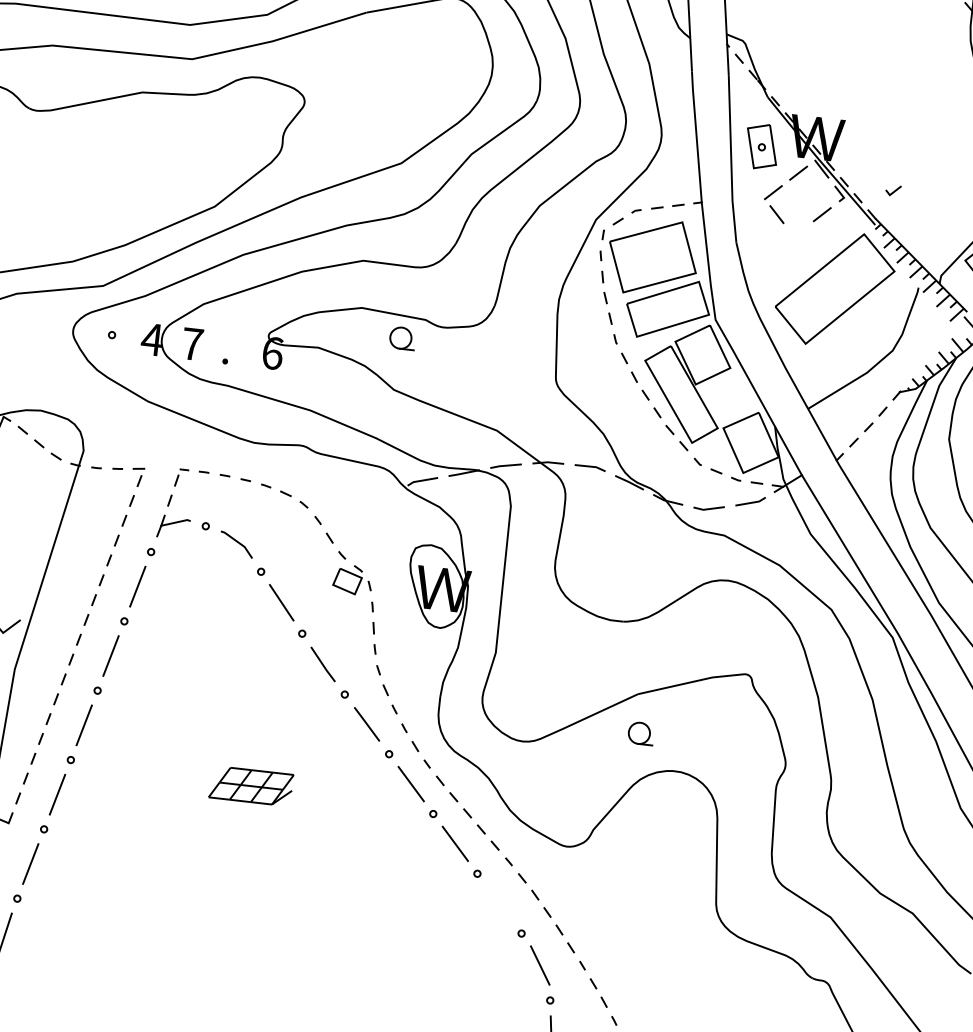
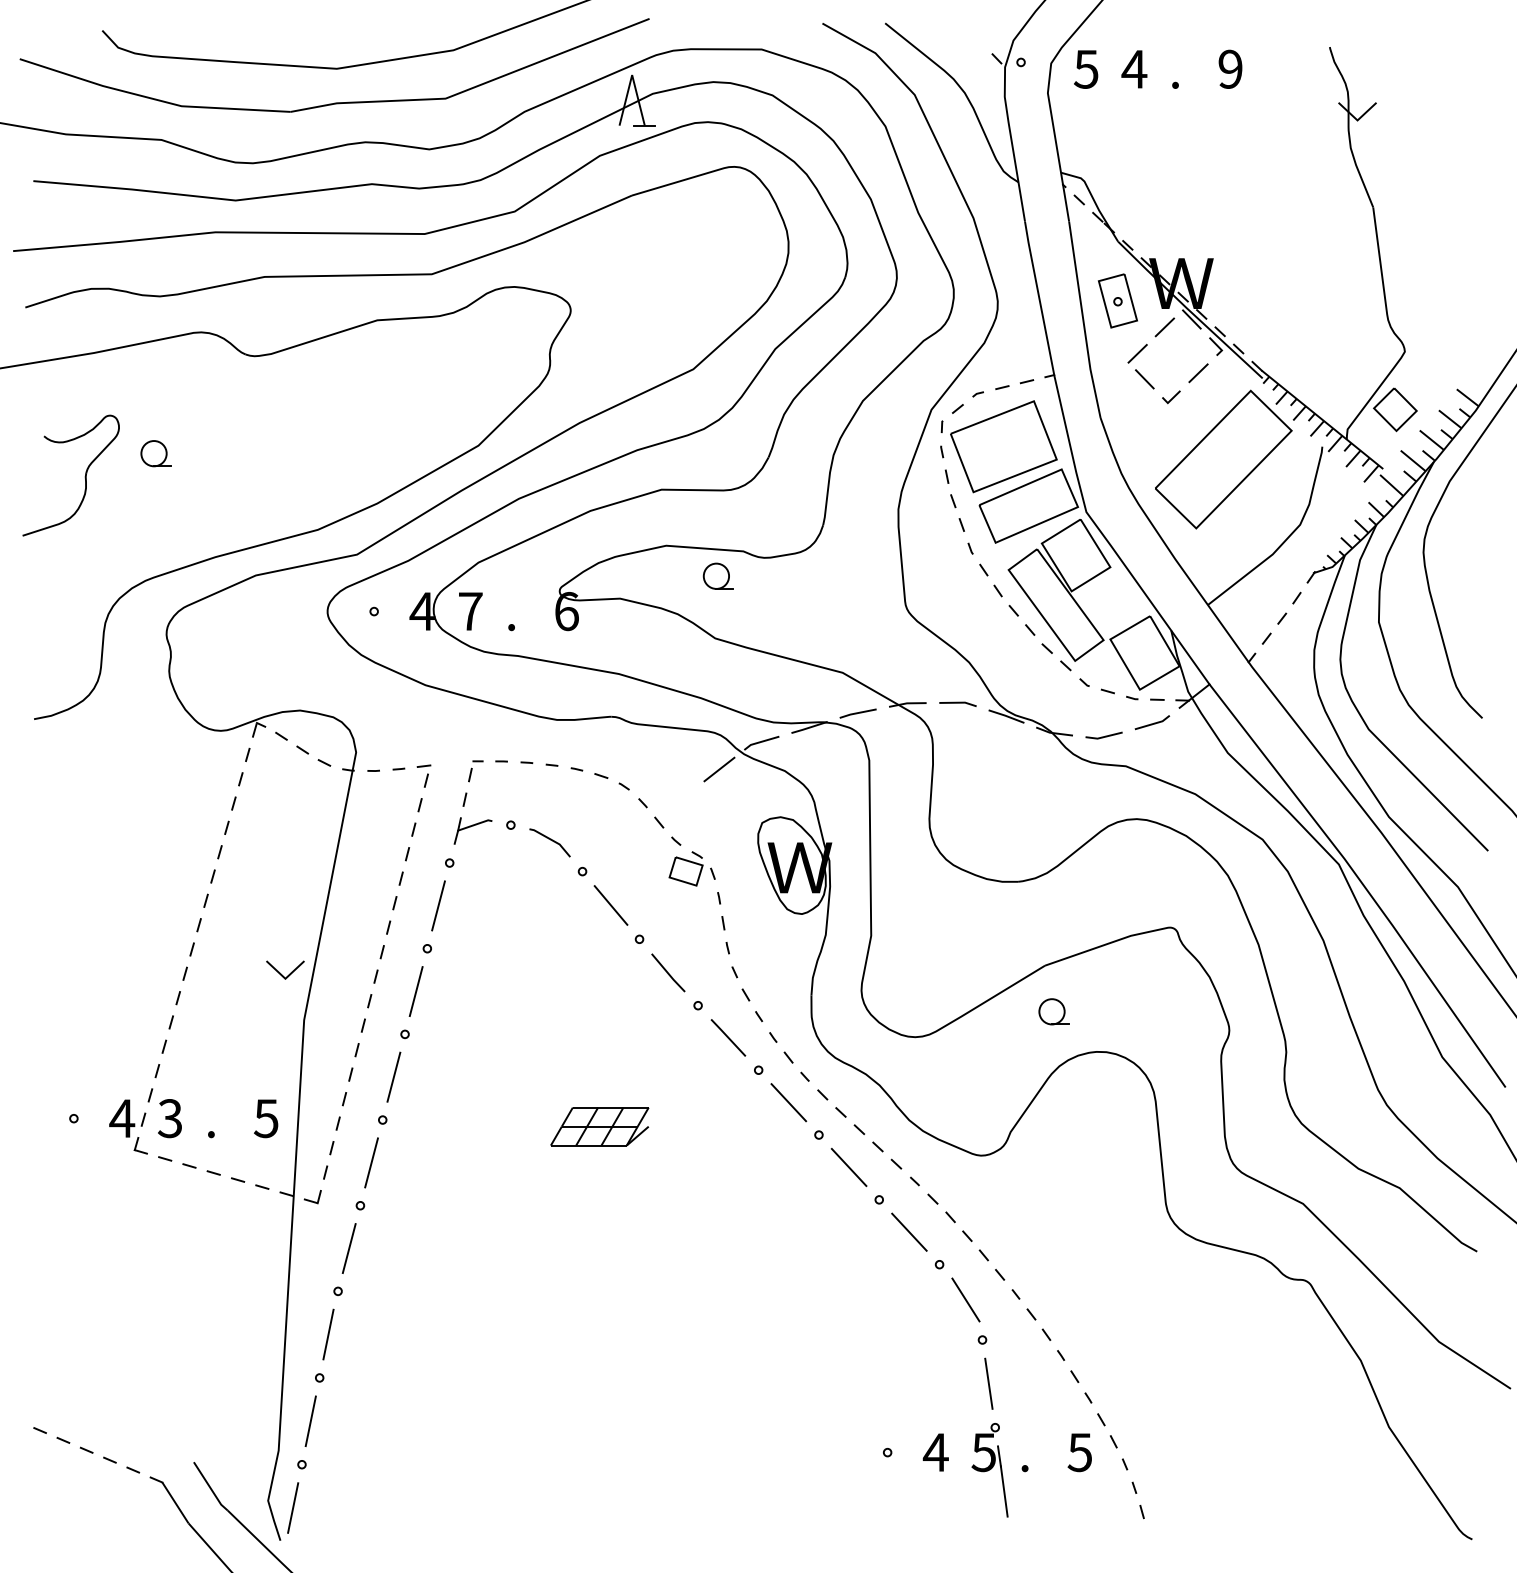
line: (894, 190) -> (1172, 397), moved
line: (385, 499) -> (719, 769), added
line: (499, 903) -> (909, 1231), added

